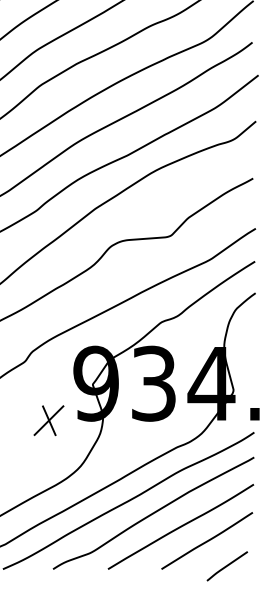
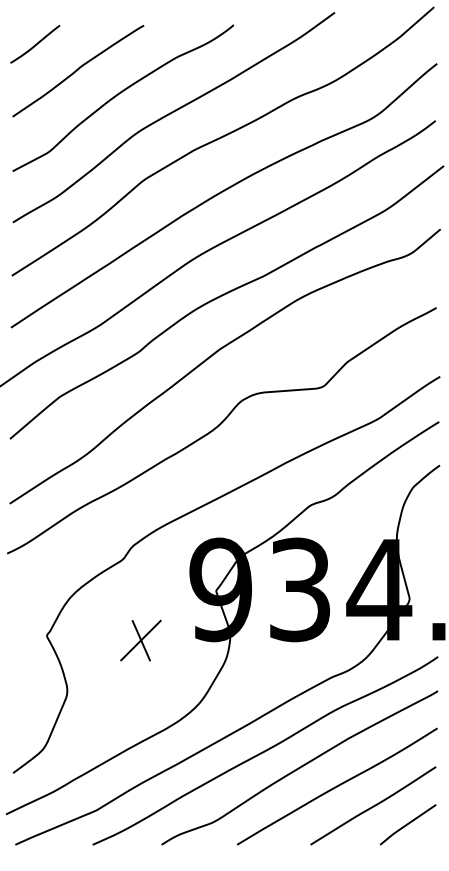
part: (48, 420) -> (140, 640), moved
curve: (226, 566) -> (407, 824), moved

